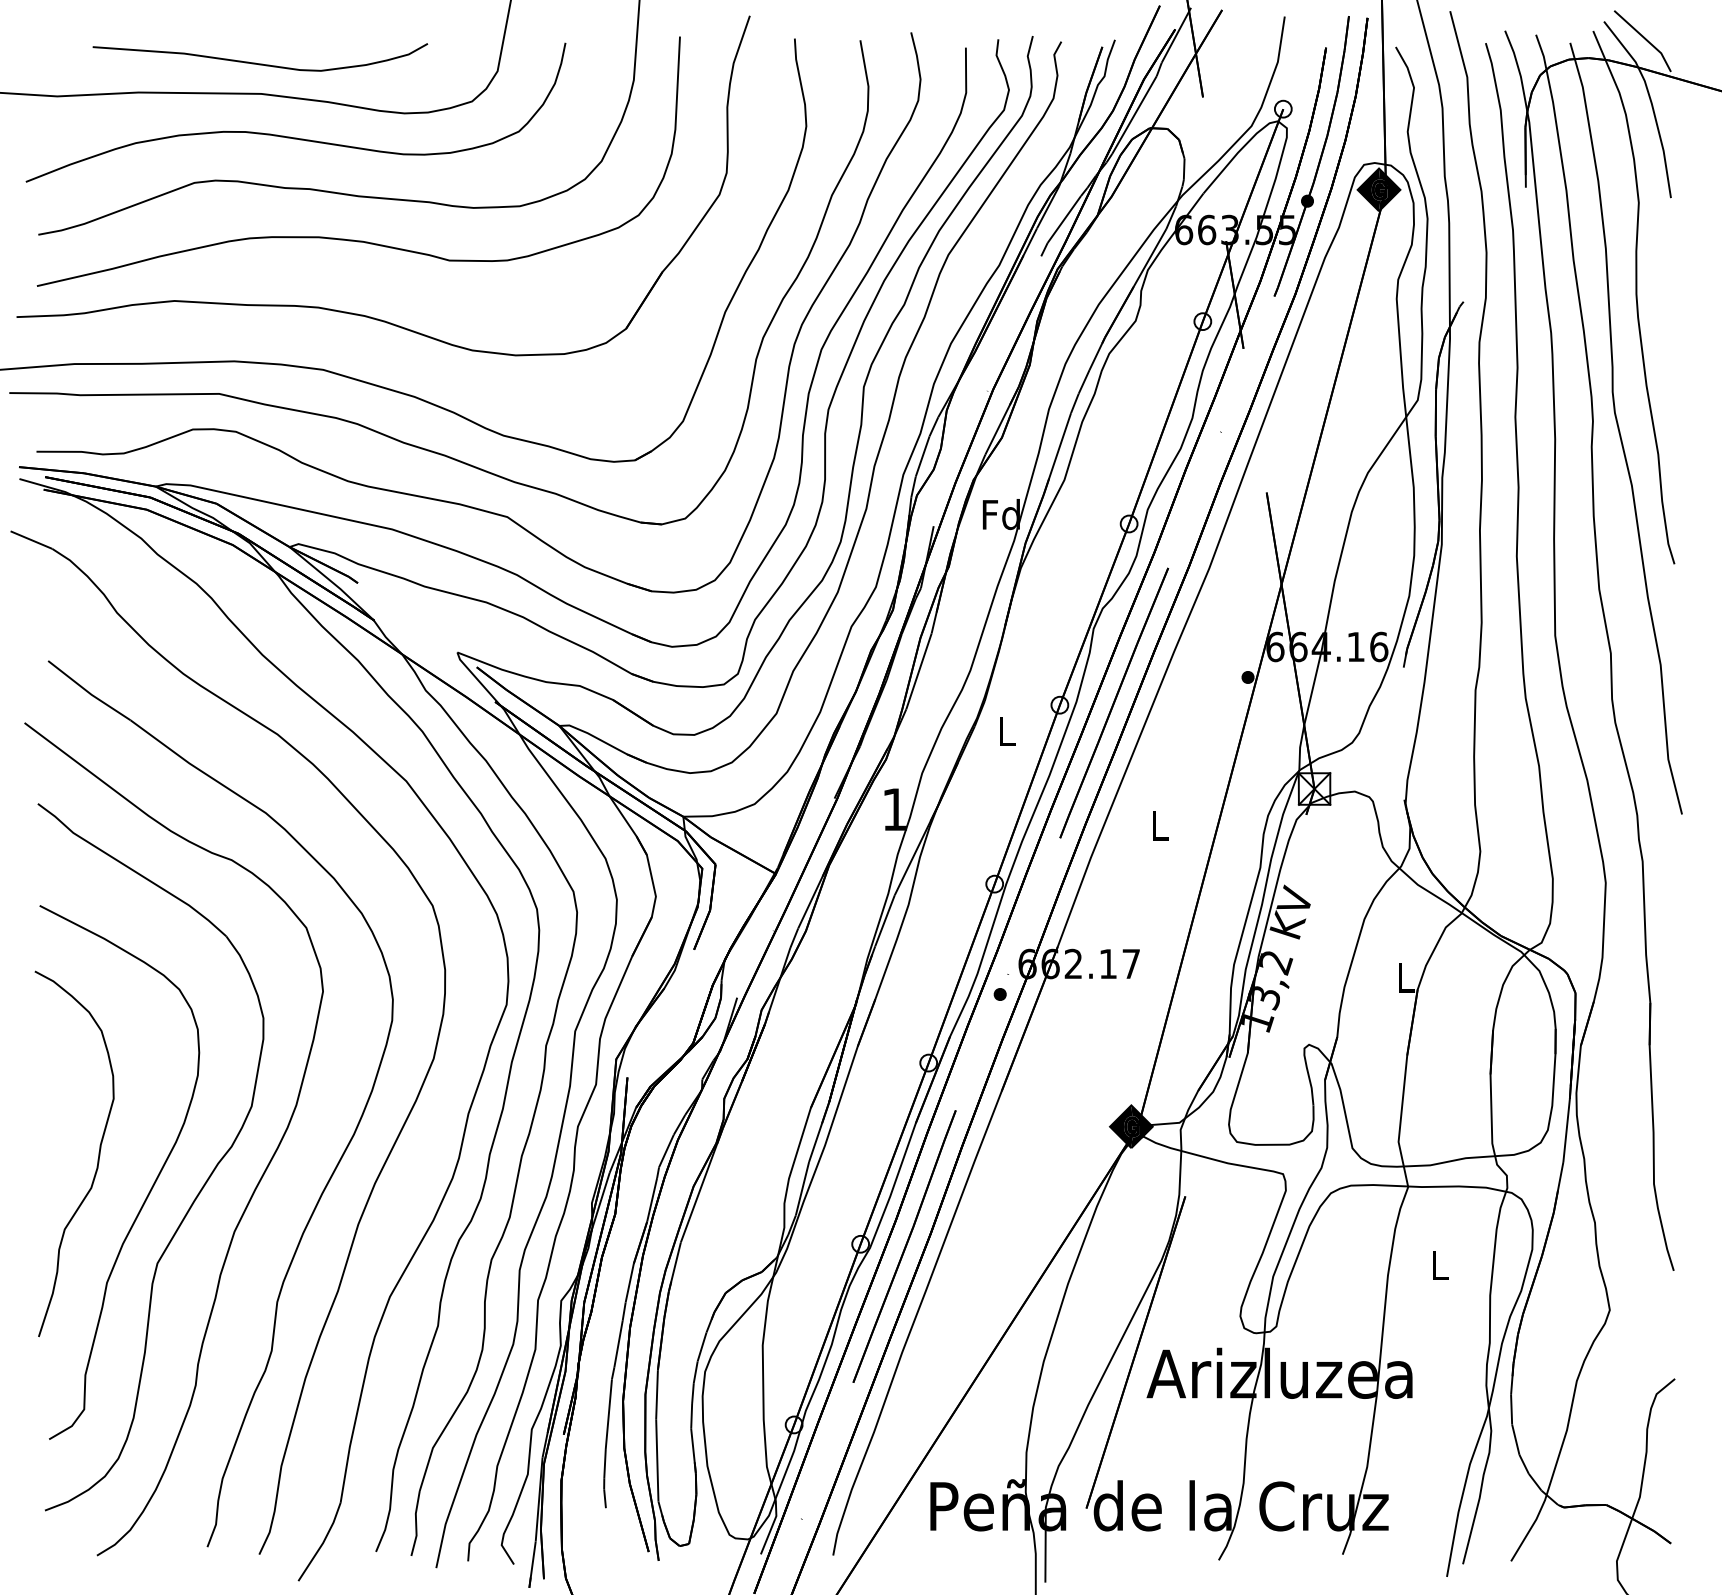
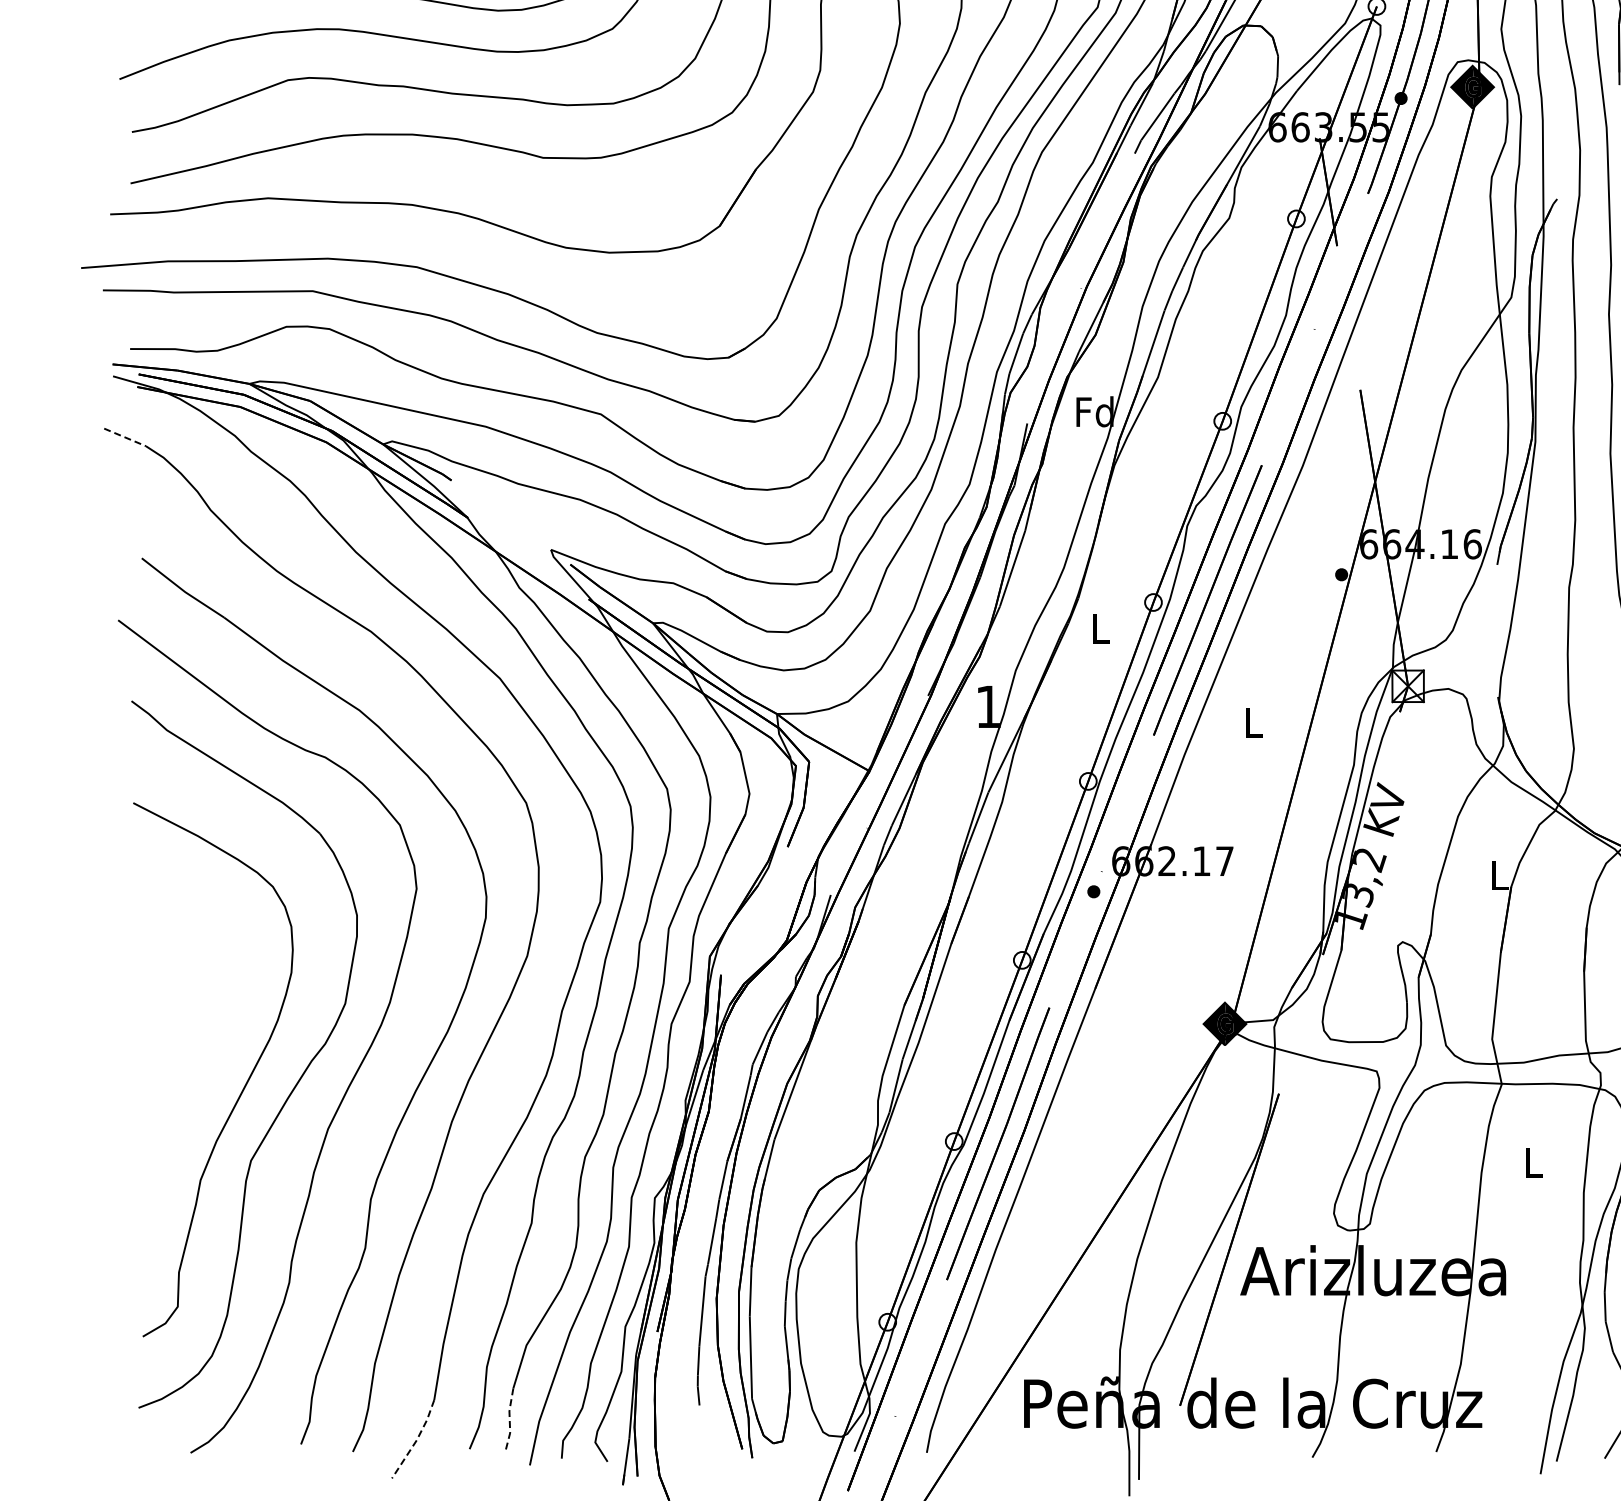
line: (31, 540) -> (125, 437), solid -> dashed
curve: (97, 1159) -> (191, 1056), removed
line: (416, 1524) -> (510, 1421), solid -> dashed
line: (323, 1543) -> (417, 1440), solid -> dashed

